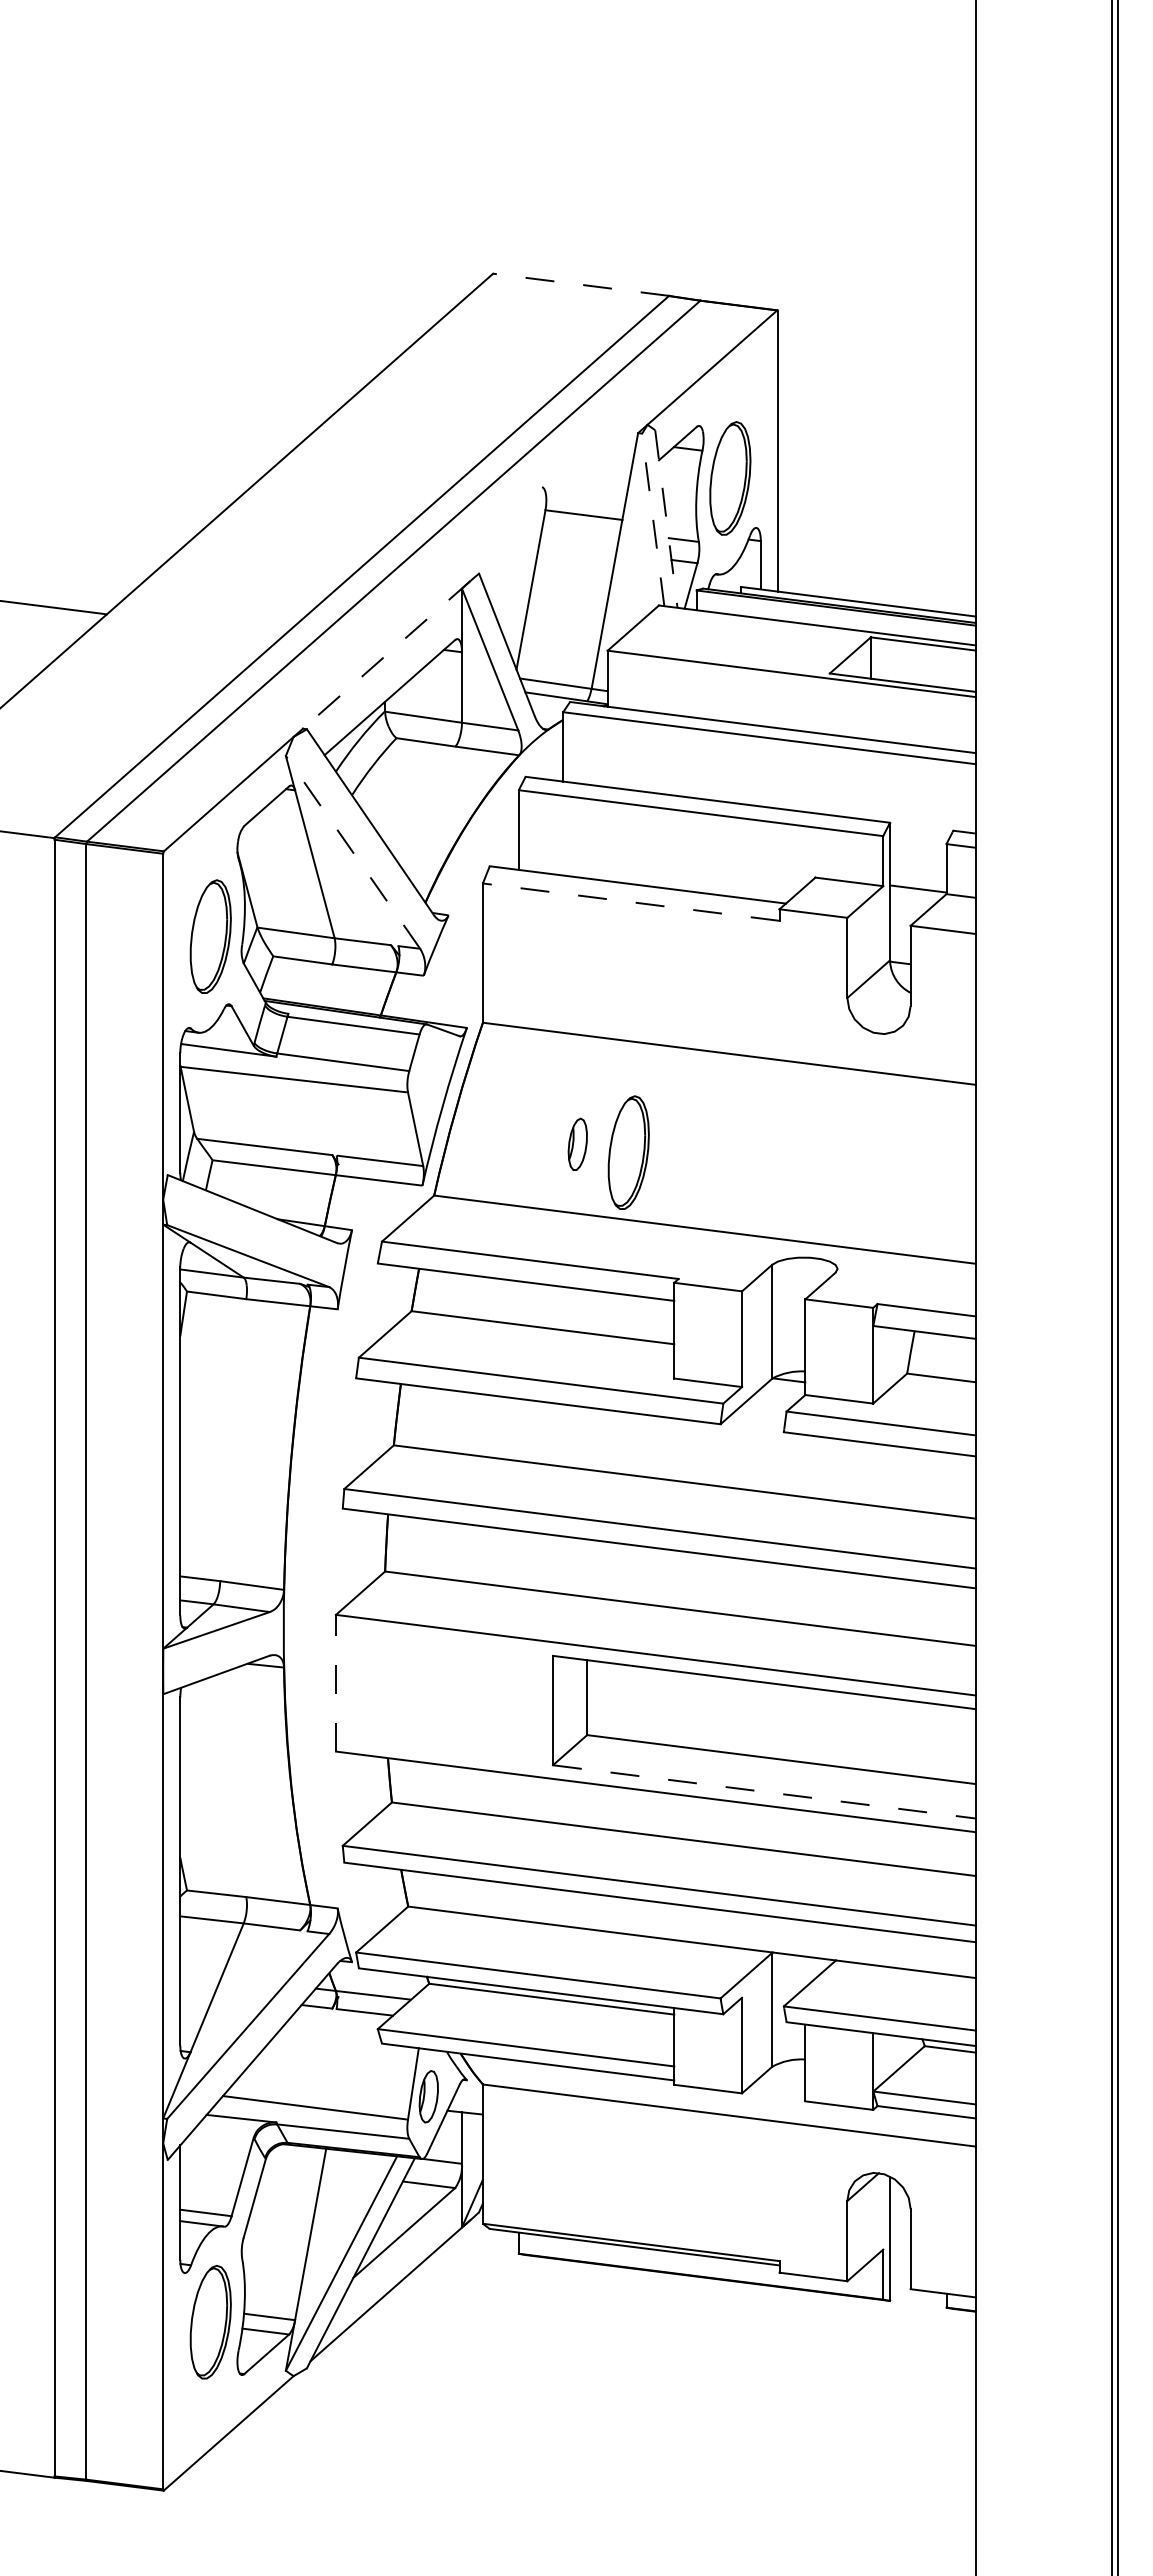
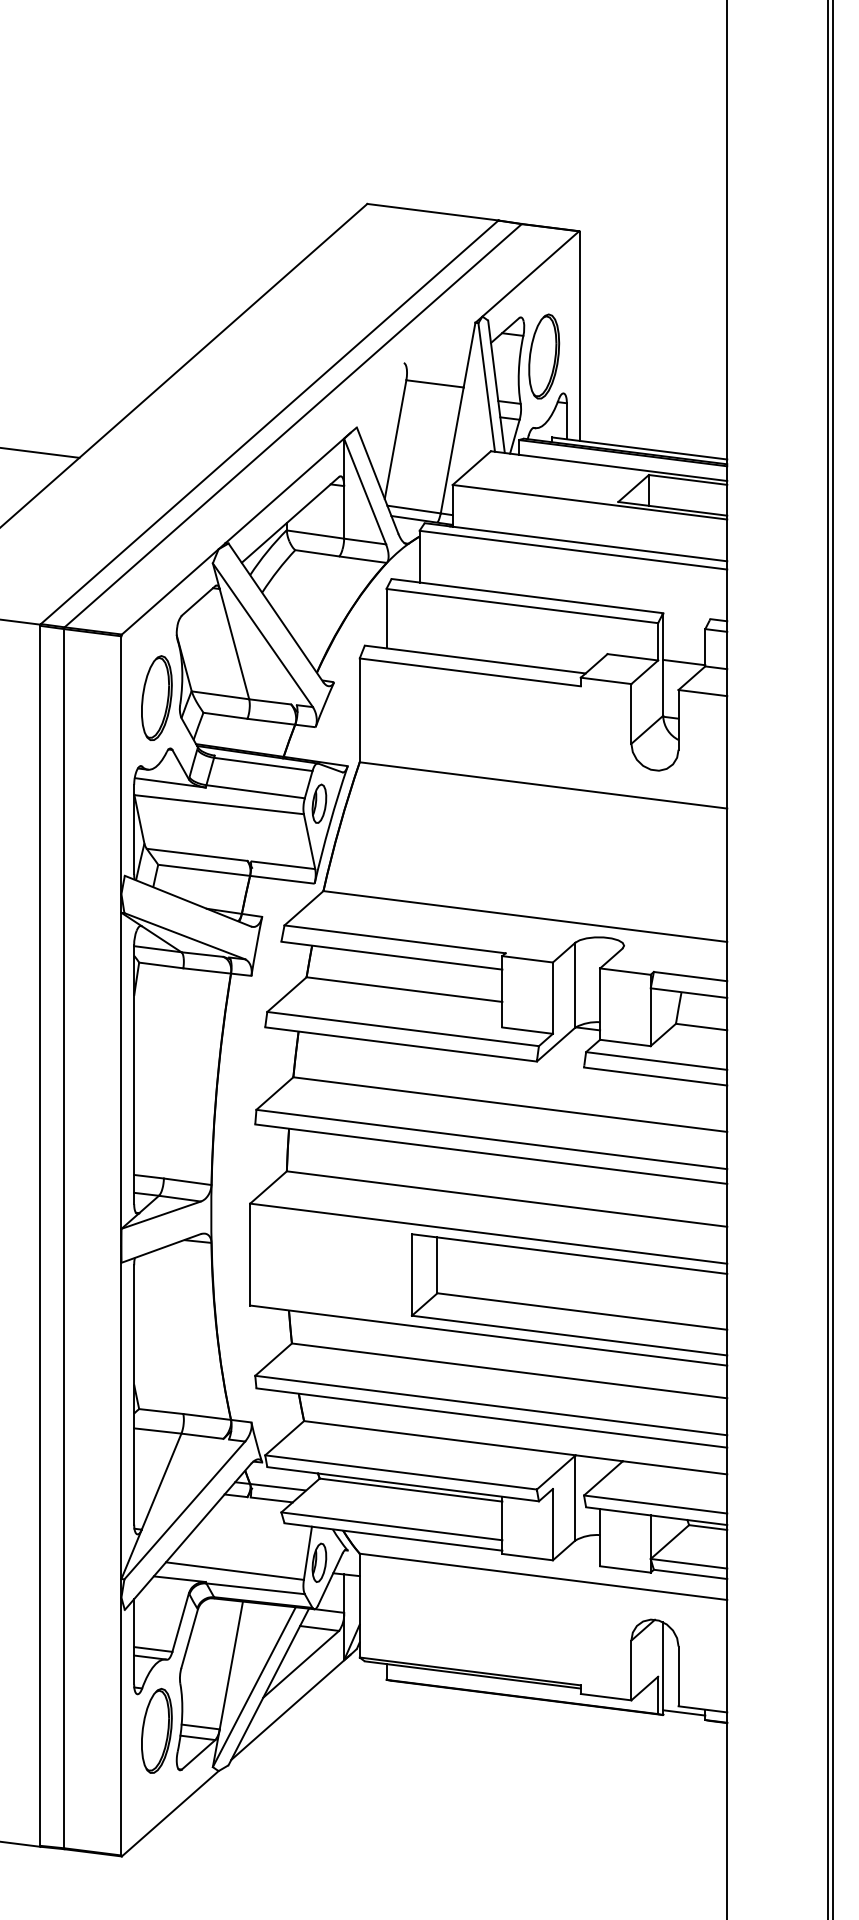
line: (581, 284) -> (433, 211), dashed -> solid
line: (653, 519) -> (486, 387), dashed -> solid
line: (666, 519) -> (496, 387), dashed -> solid
line: (386, 654) -> (287, 487), dashed -> solid
line: (352, 851) -> (262, 634), dashed -> solid
line: (630, 902) -> (469, 672), dashed -> solid
part: (577, 1143) -> (319, 803), moved
part: (628, 1152) -> (468, 858), removed
line: (335, 1682) -> (249, 1254), dashed -> solid
line: (764, 1791) -> (569, 1335), dashed -> solid
line: (918, 2297) -> (684, 1712), added

